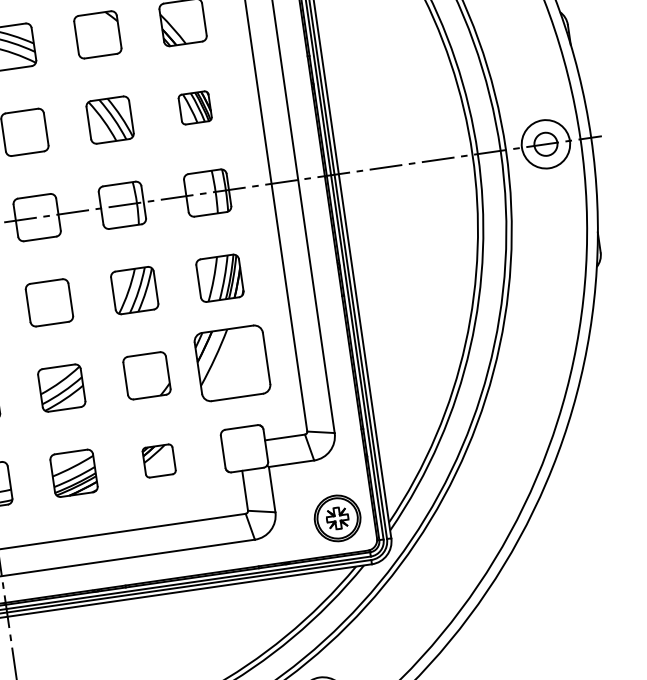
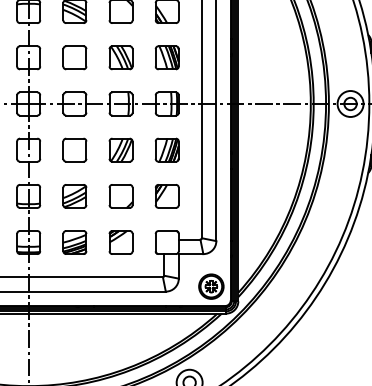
part: (193, 107) -> (166, 57), size x1.43
part: (230, 363) -> (166, 196), size x0.62
part: (158, 461) -> (120, 242), size x1.43

